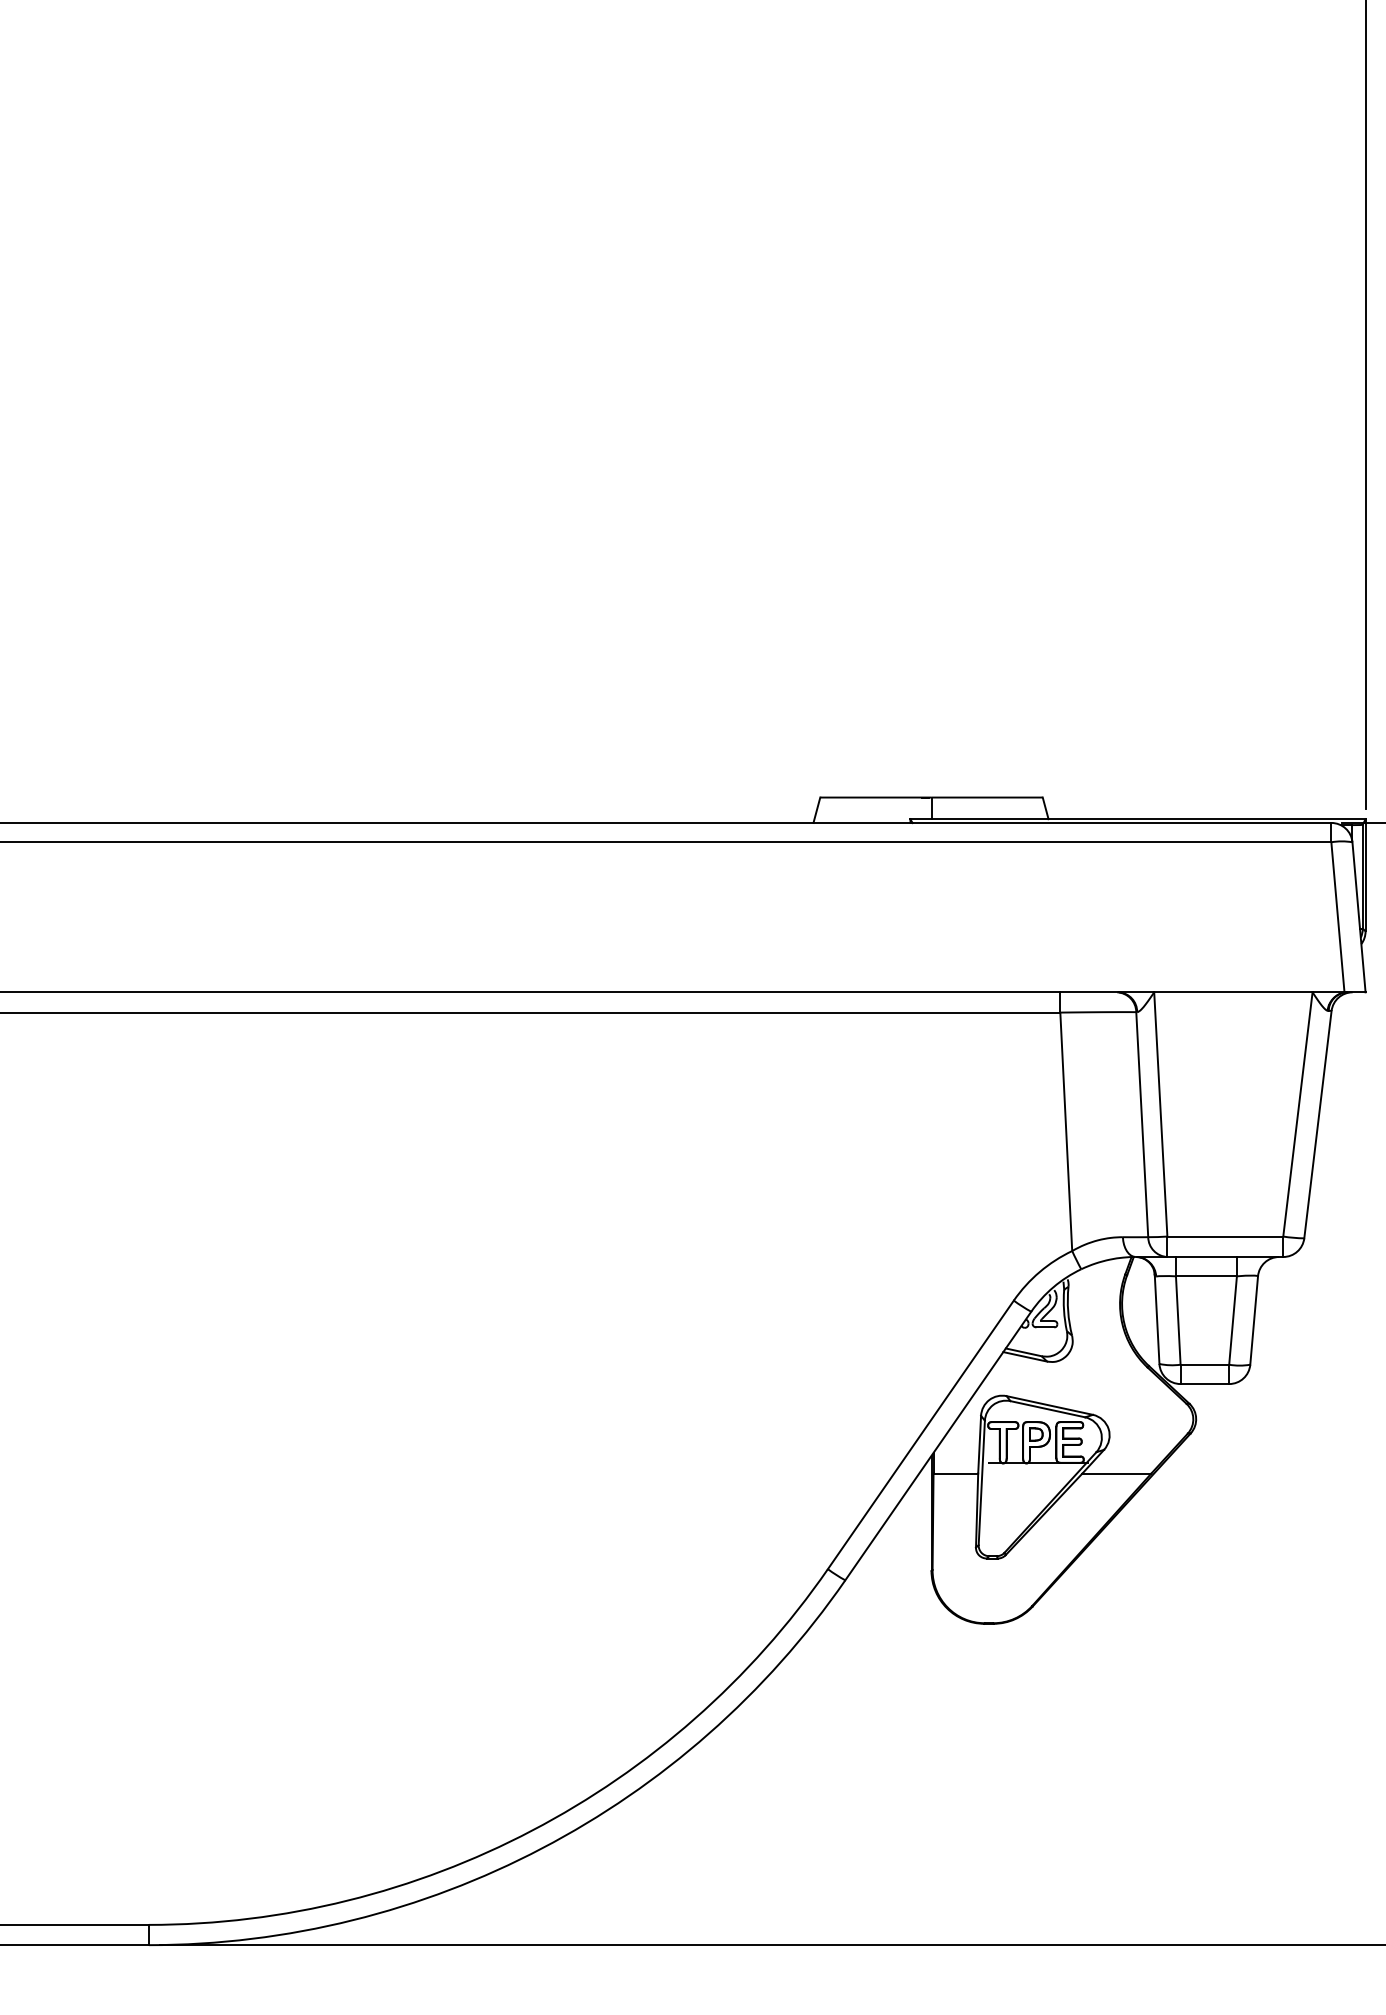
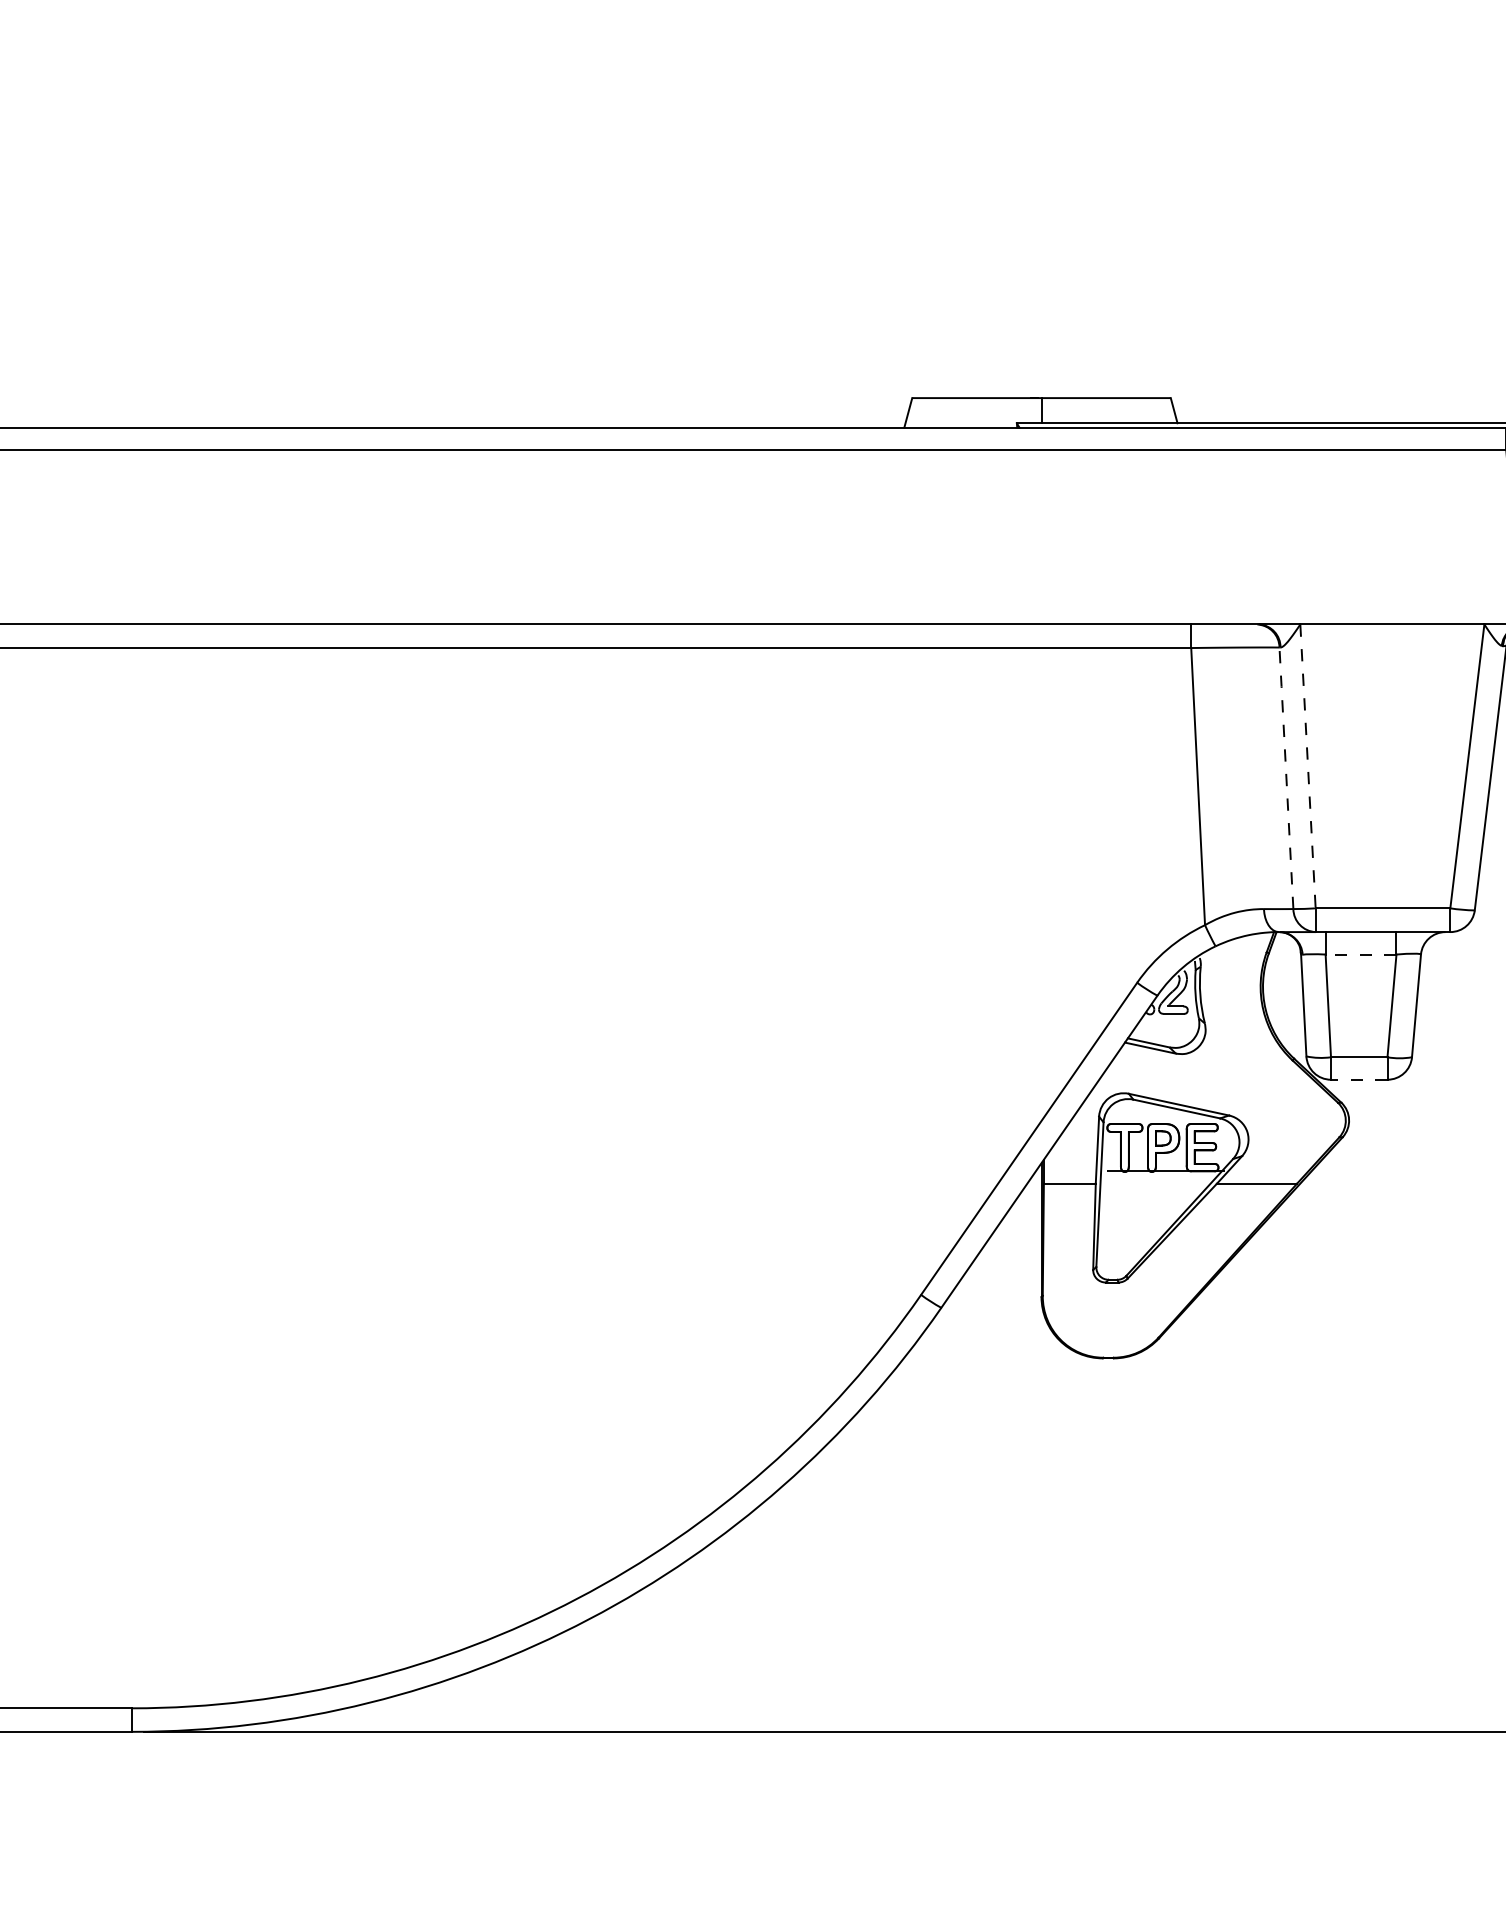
line: (1160, 1114) -> (1307, 766), solid -> dashed
line: (1142, 1124) -> (1286, 778), solid -> dashed
line: (1205, 1276) -> (1359, 954), solid -> dashed
line: (1204, 1384) -> (1358, 1080), solid -> dashed

